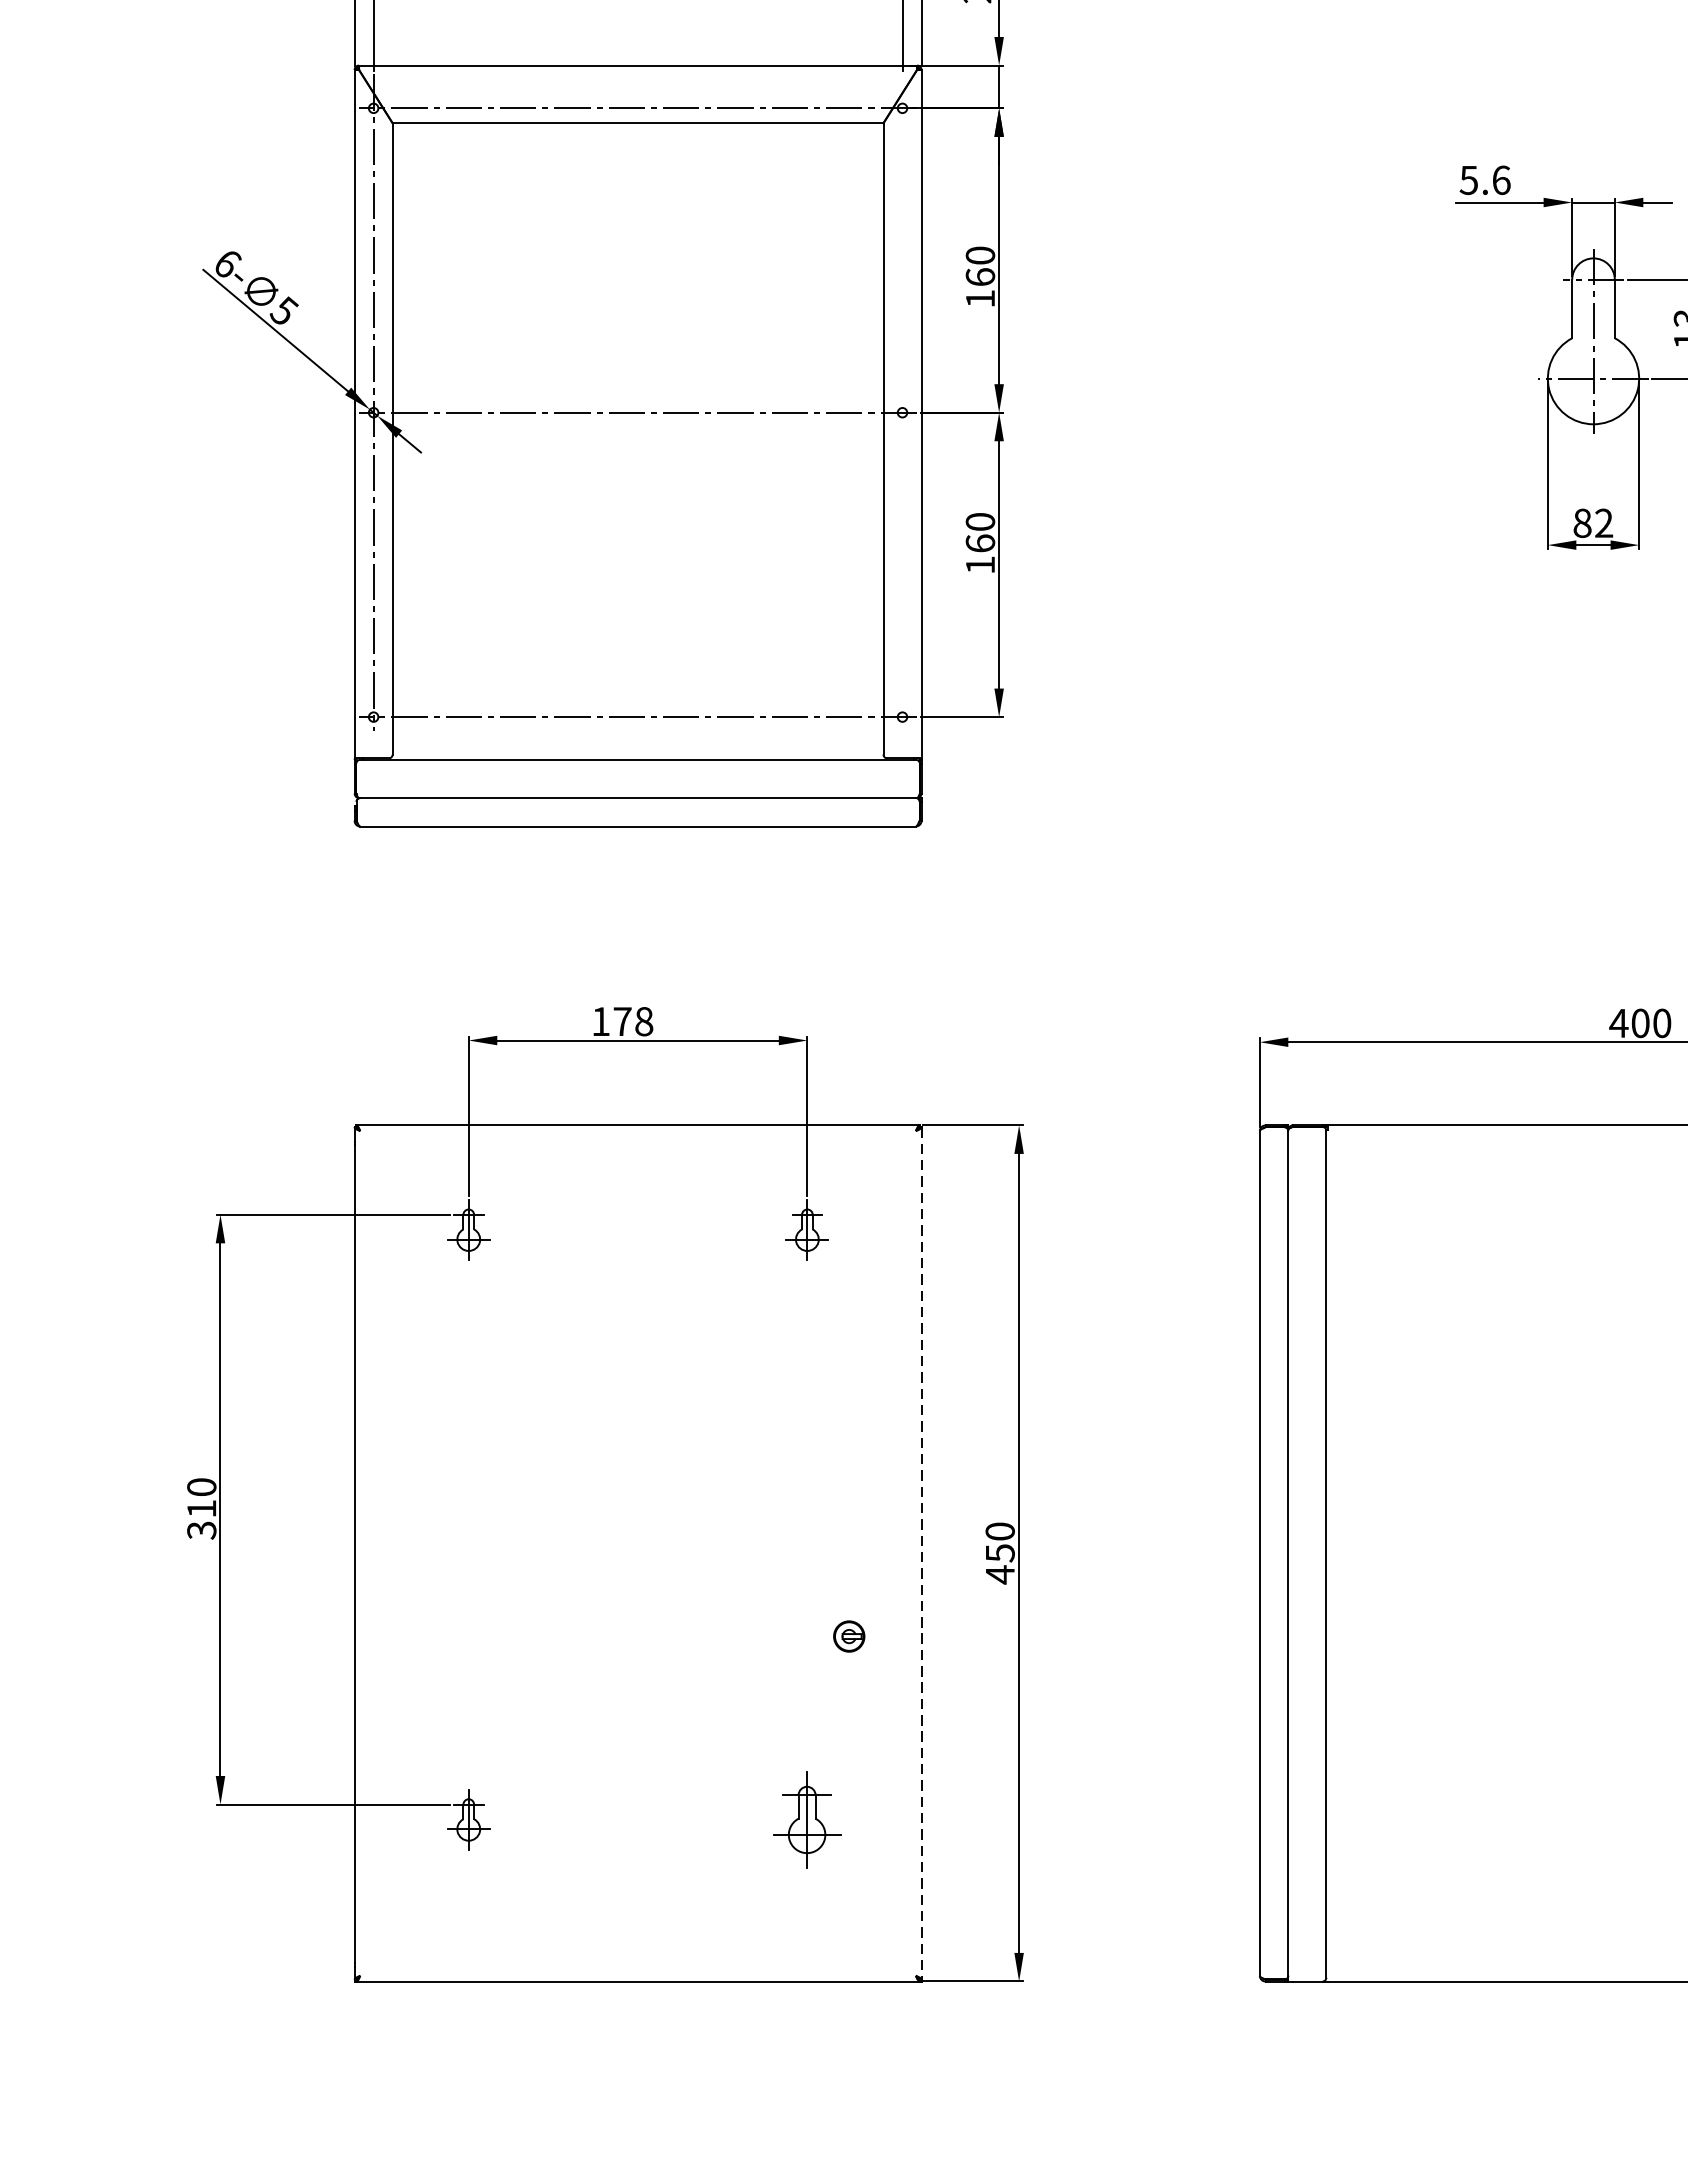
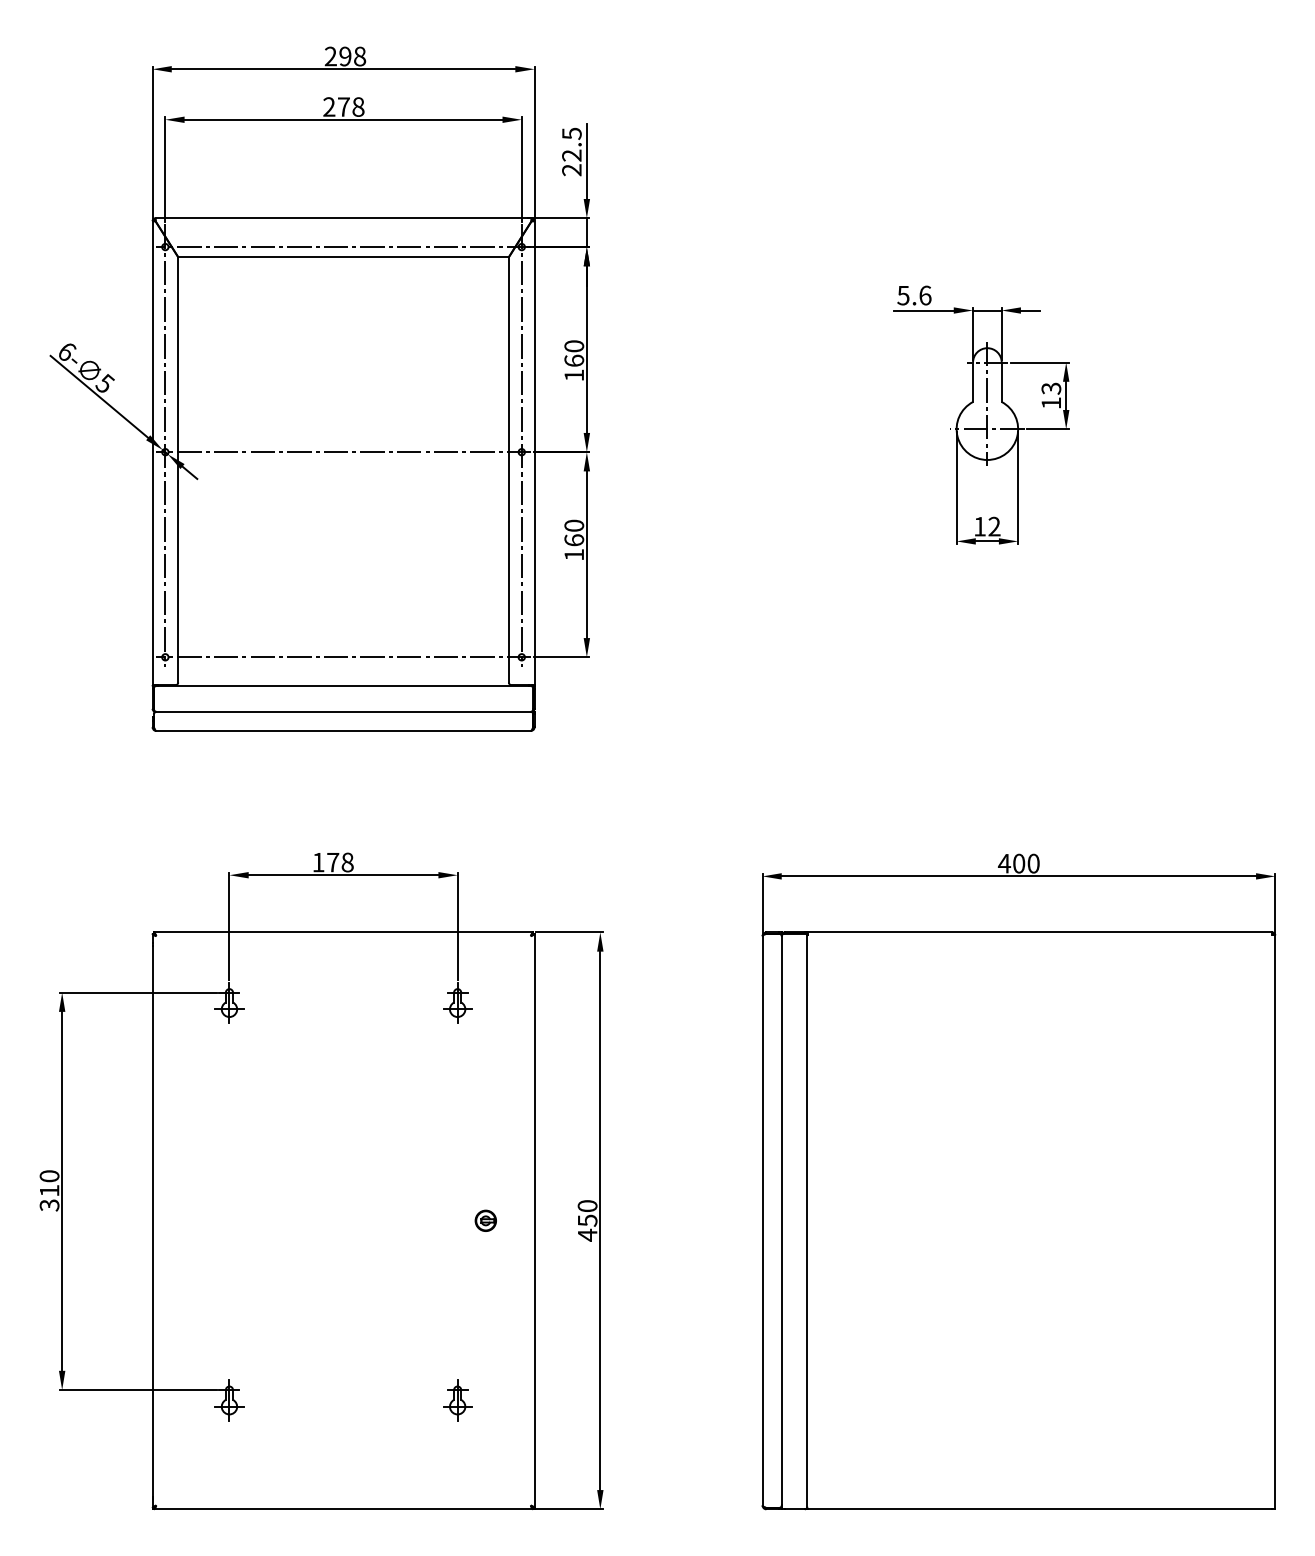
line: (902, 402) -> (521, 445), added
text: (1583, 523) -> (980, 526), 82 -> 12
line: (921, 1554) -> (534, 1221), dashed -> solid
part: (848, 1636) -> (485, 1220), moved
part: (807, 1820) -> (457, 1400), size x0.62

